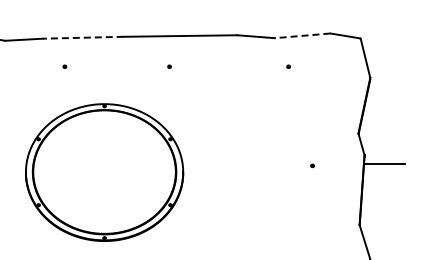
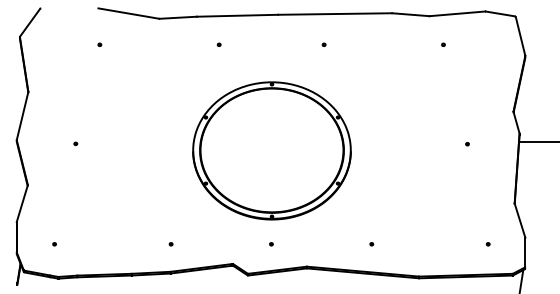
line: (302, 35) -> (457, 13), dashed -> solid
line: (83, 37) -> (237, 15), dashed -> solid
part: (104, 172) -> (271, 150), moved

